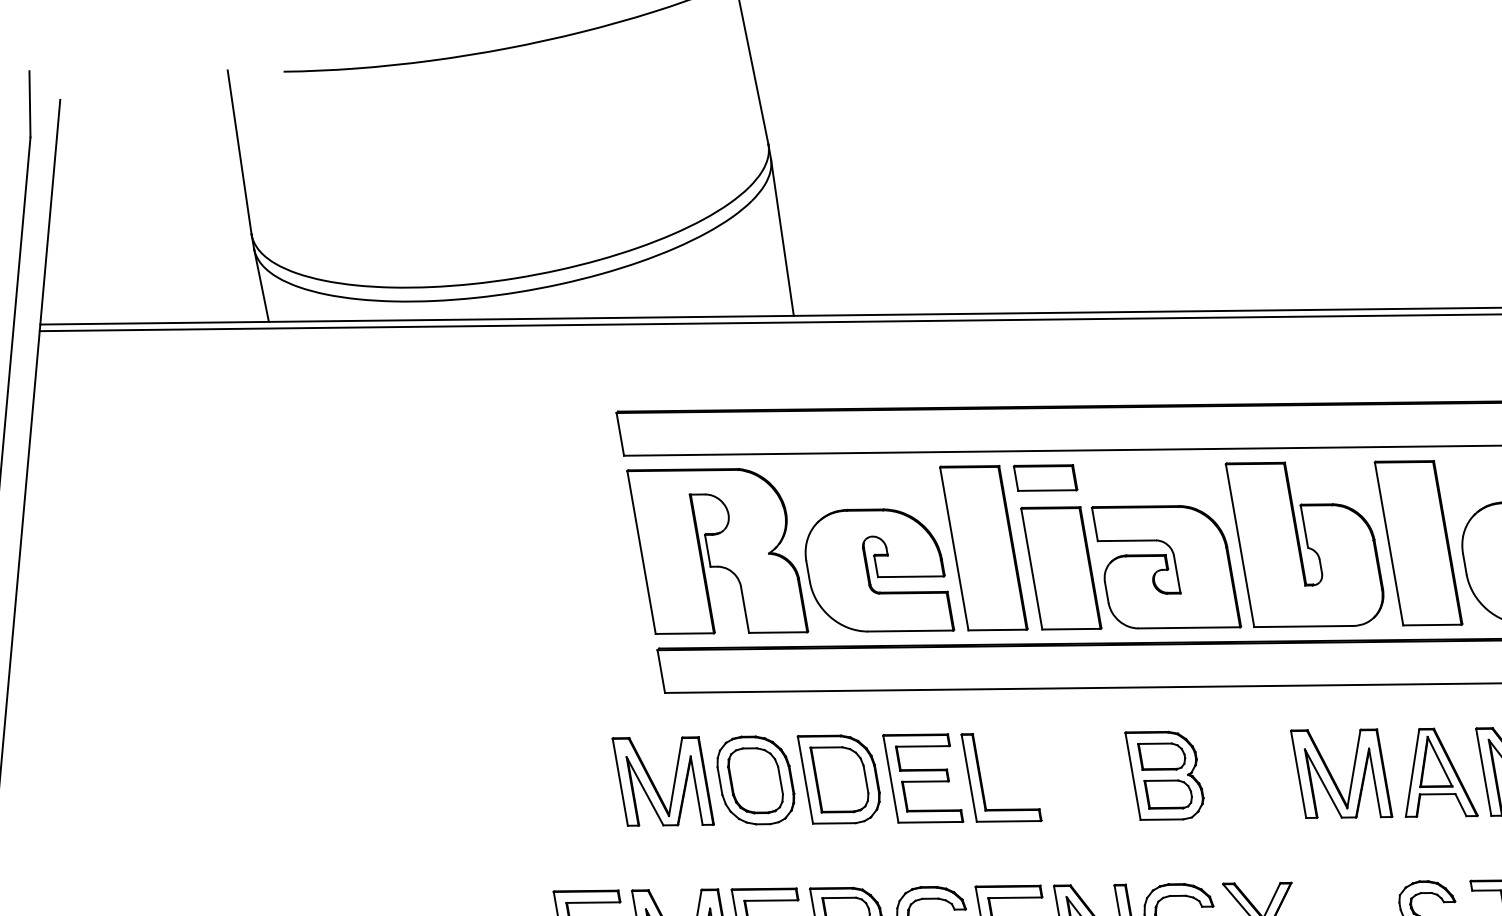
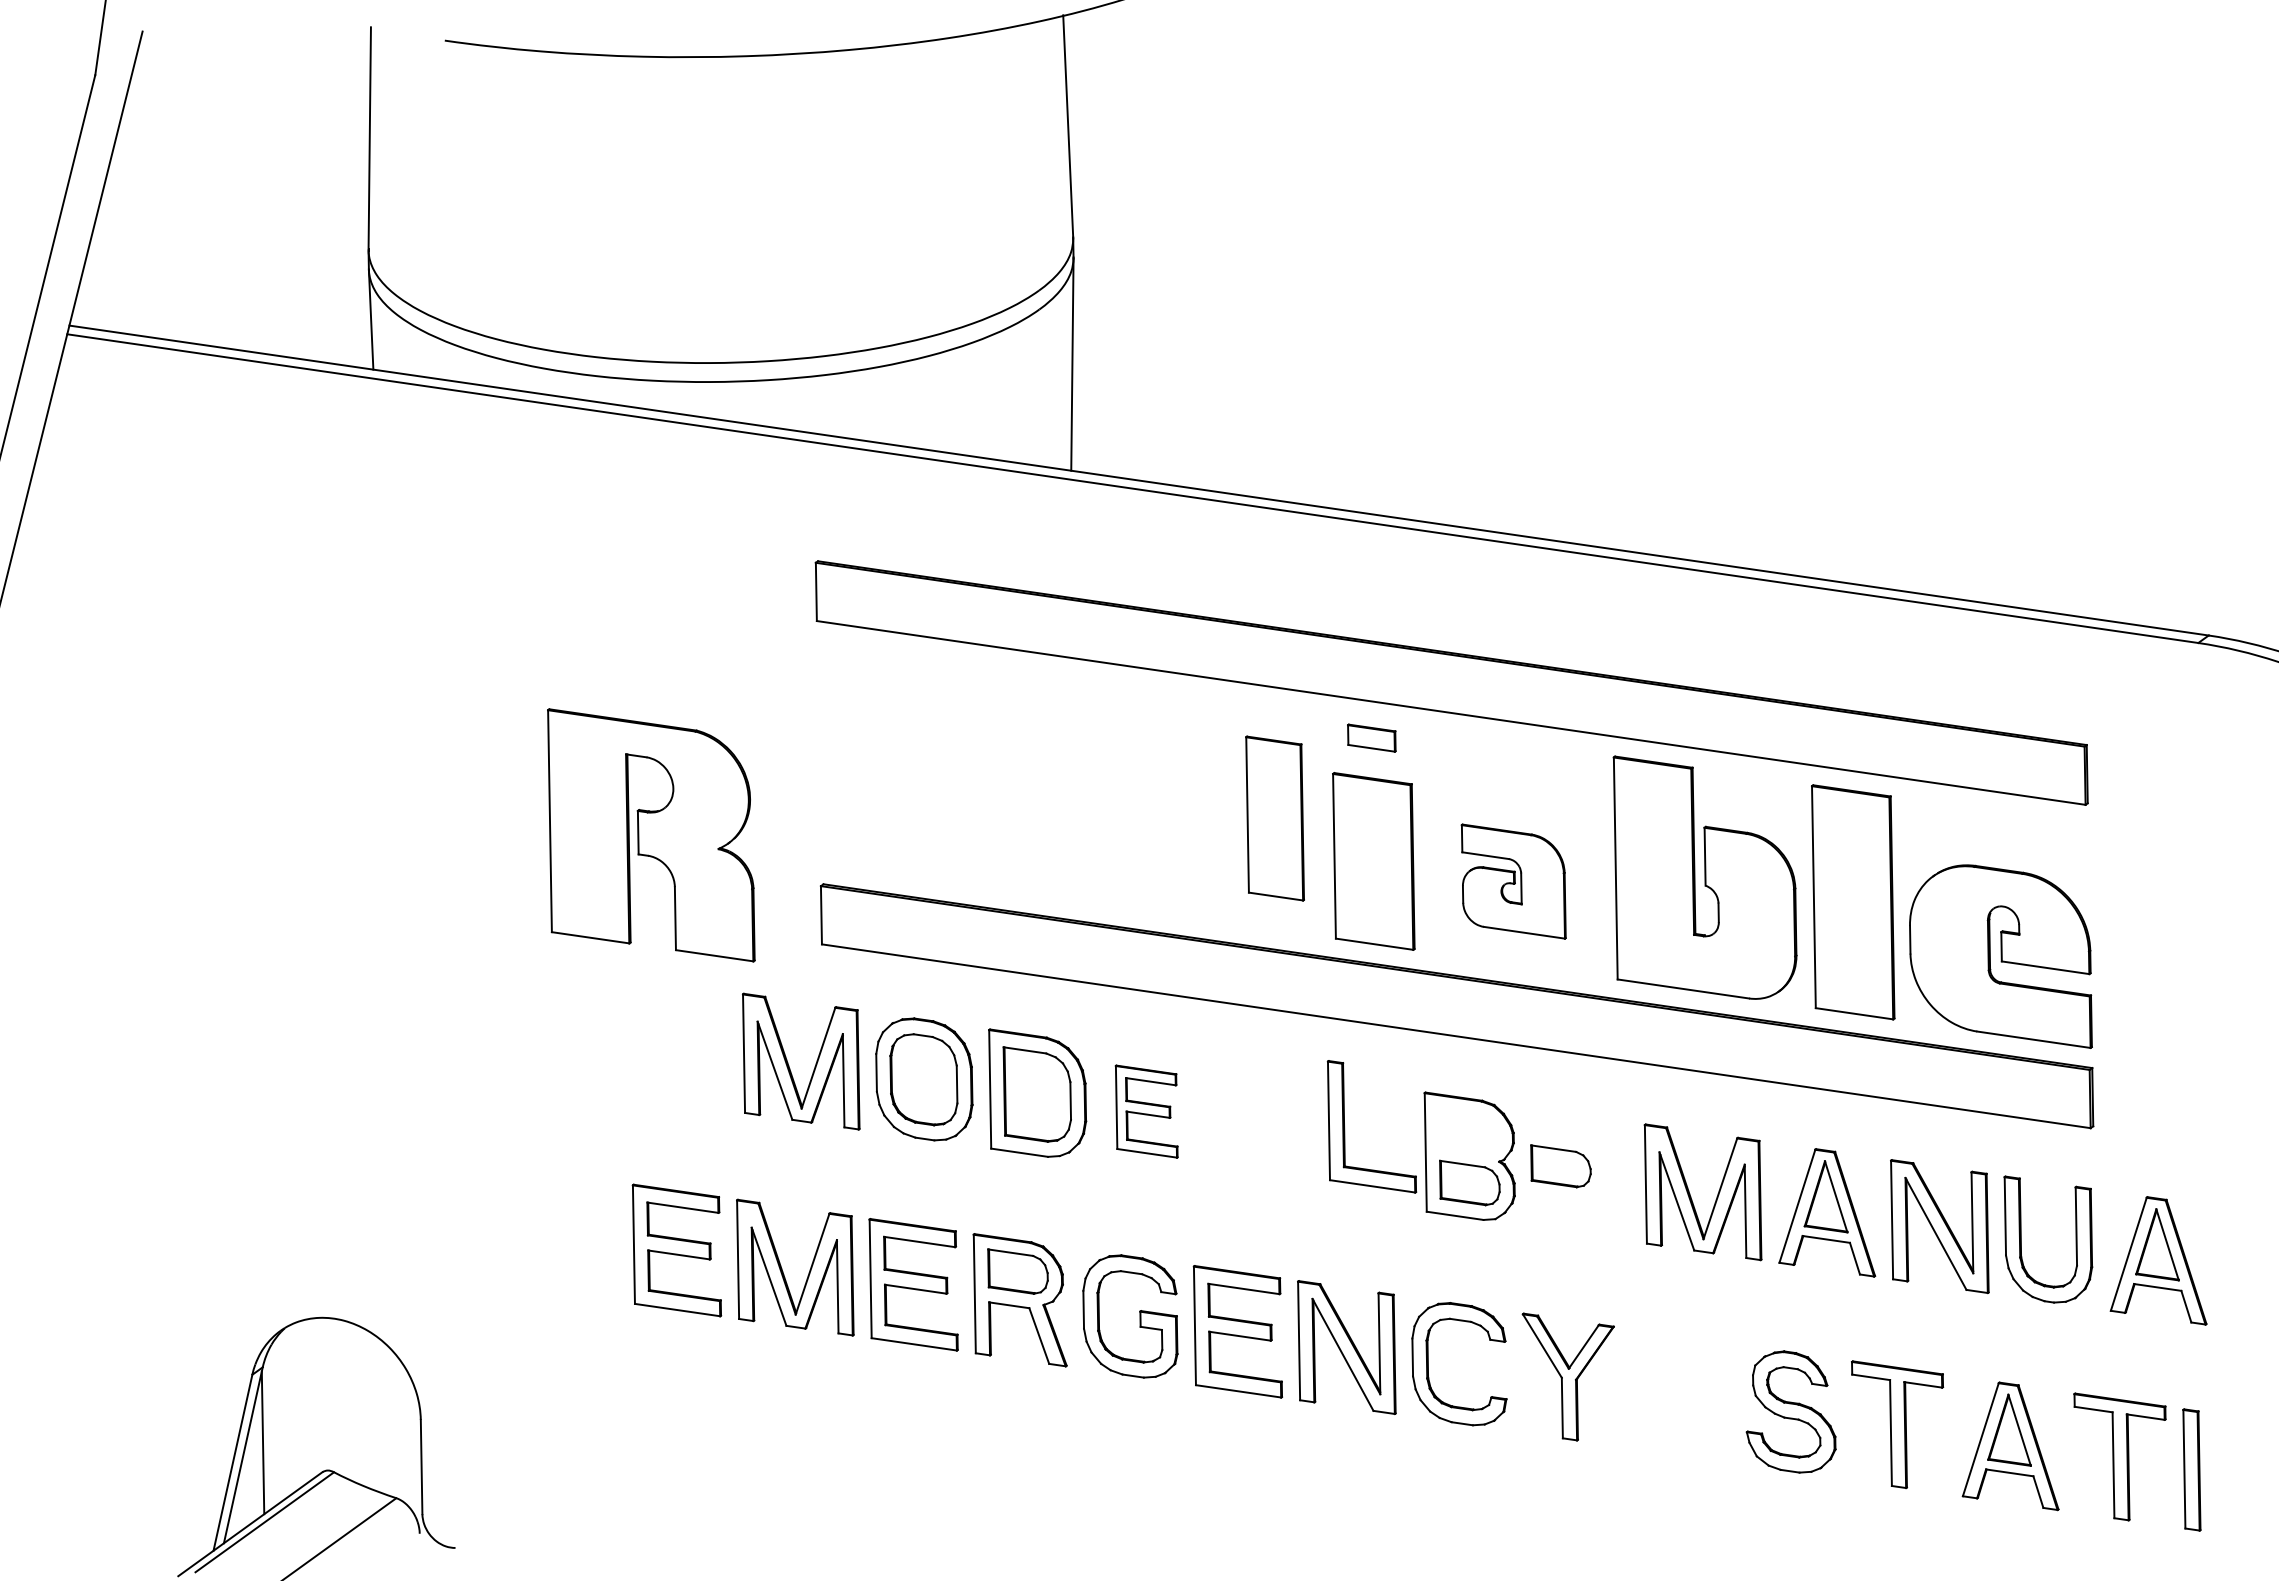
part: (1045, 477) -> (1371, 737), size x0.6
part: (983, 548) -> (1274, 818), size x0.7
part: (717, 551) -> (651, 835), moved
part: (1166, 567) -> (1513, 881), size x0.6
part: (876, 573) -> (1127, 829), removed
part: (1162, 756) -> (1560, 1166), moved
part: (922, 778) -> (1146, 1111), size x0.7
part: (982, 781) -> (1345, 1128), moved

